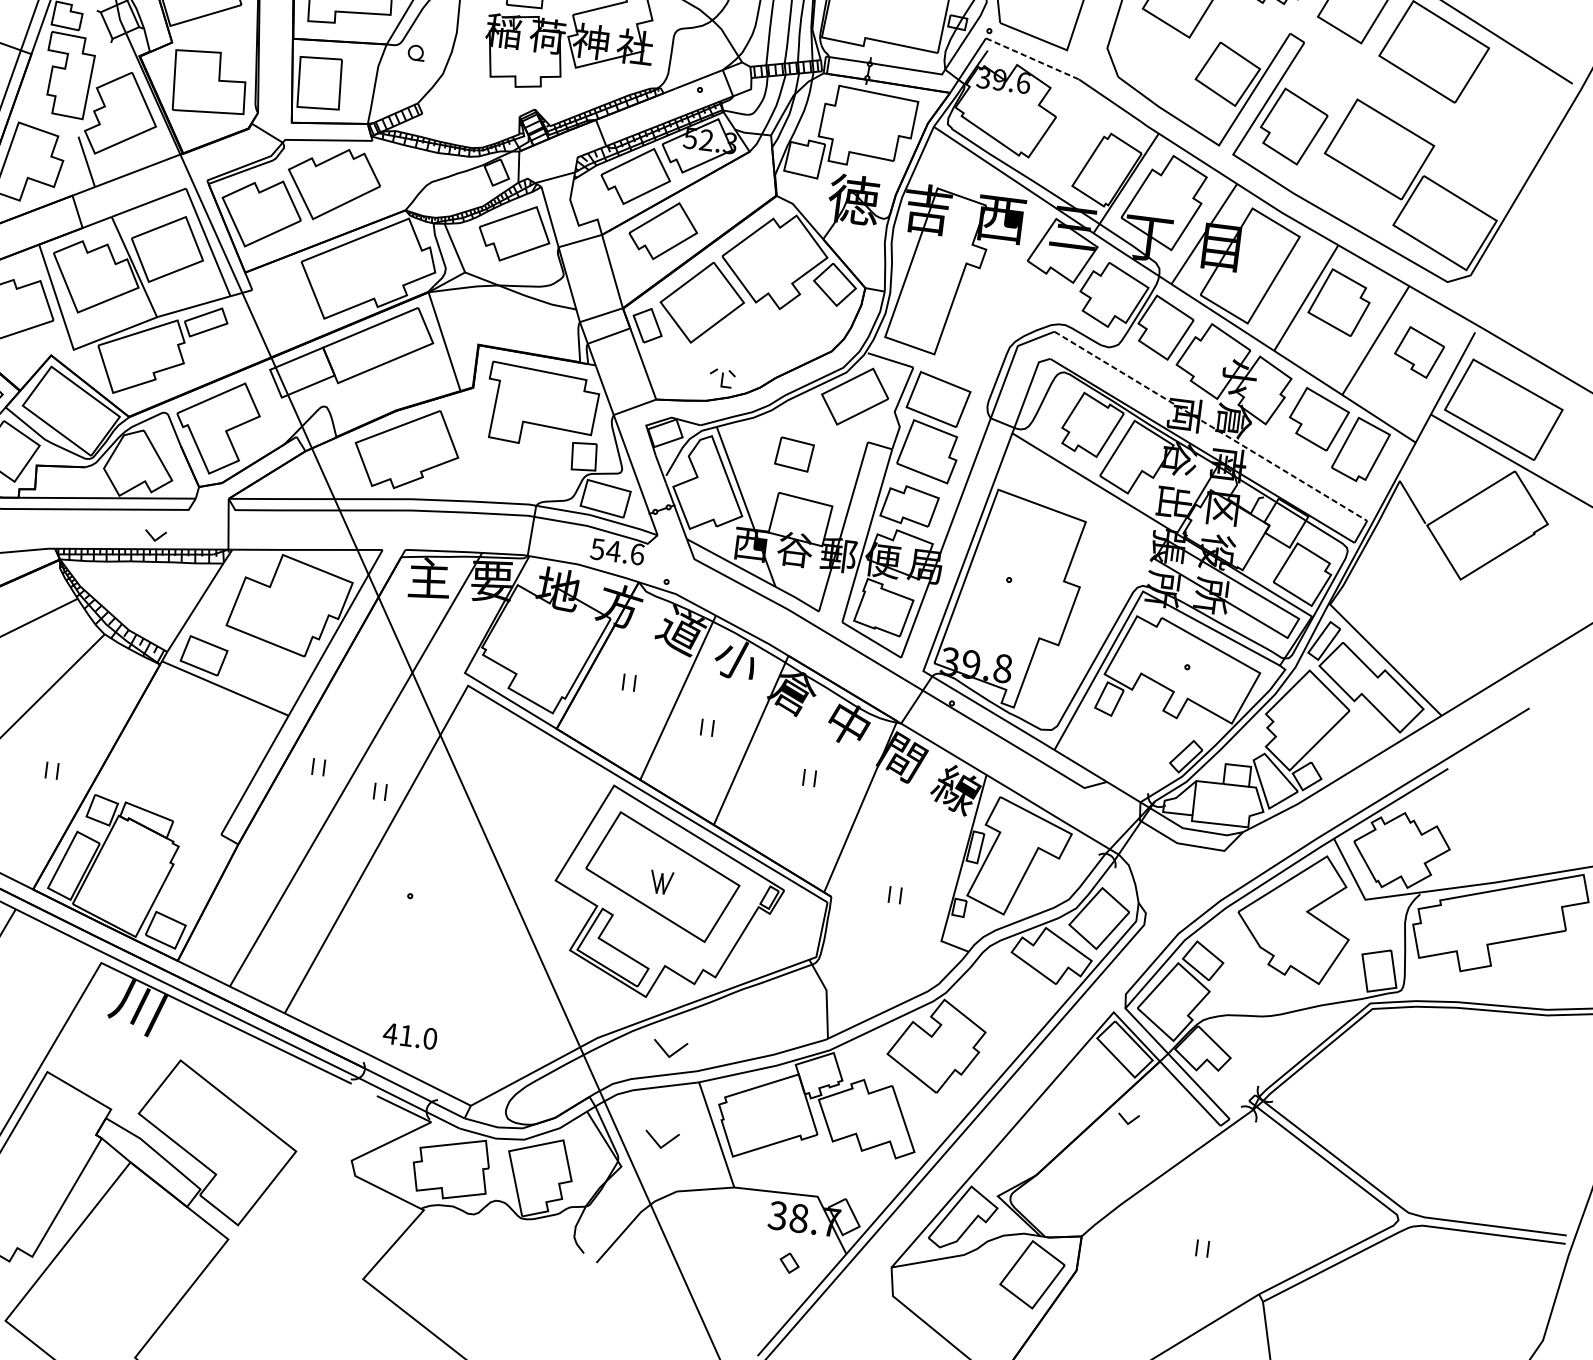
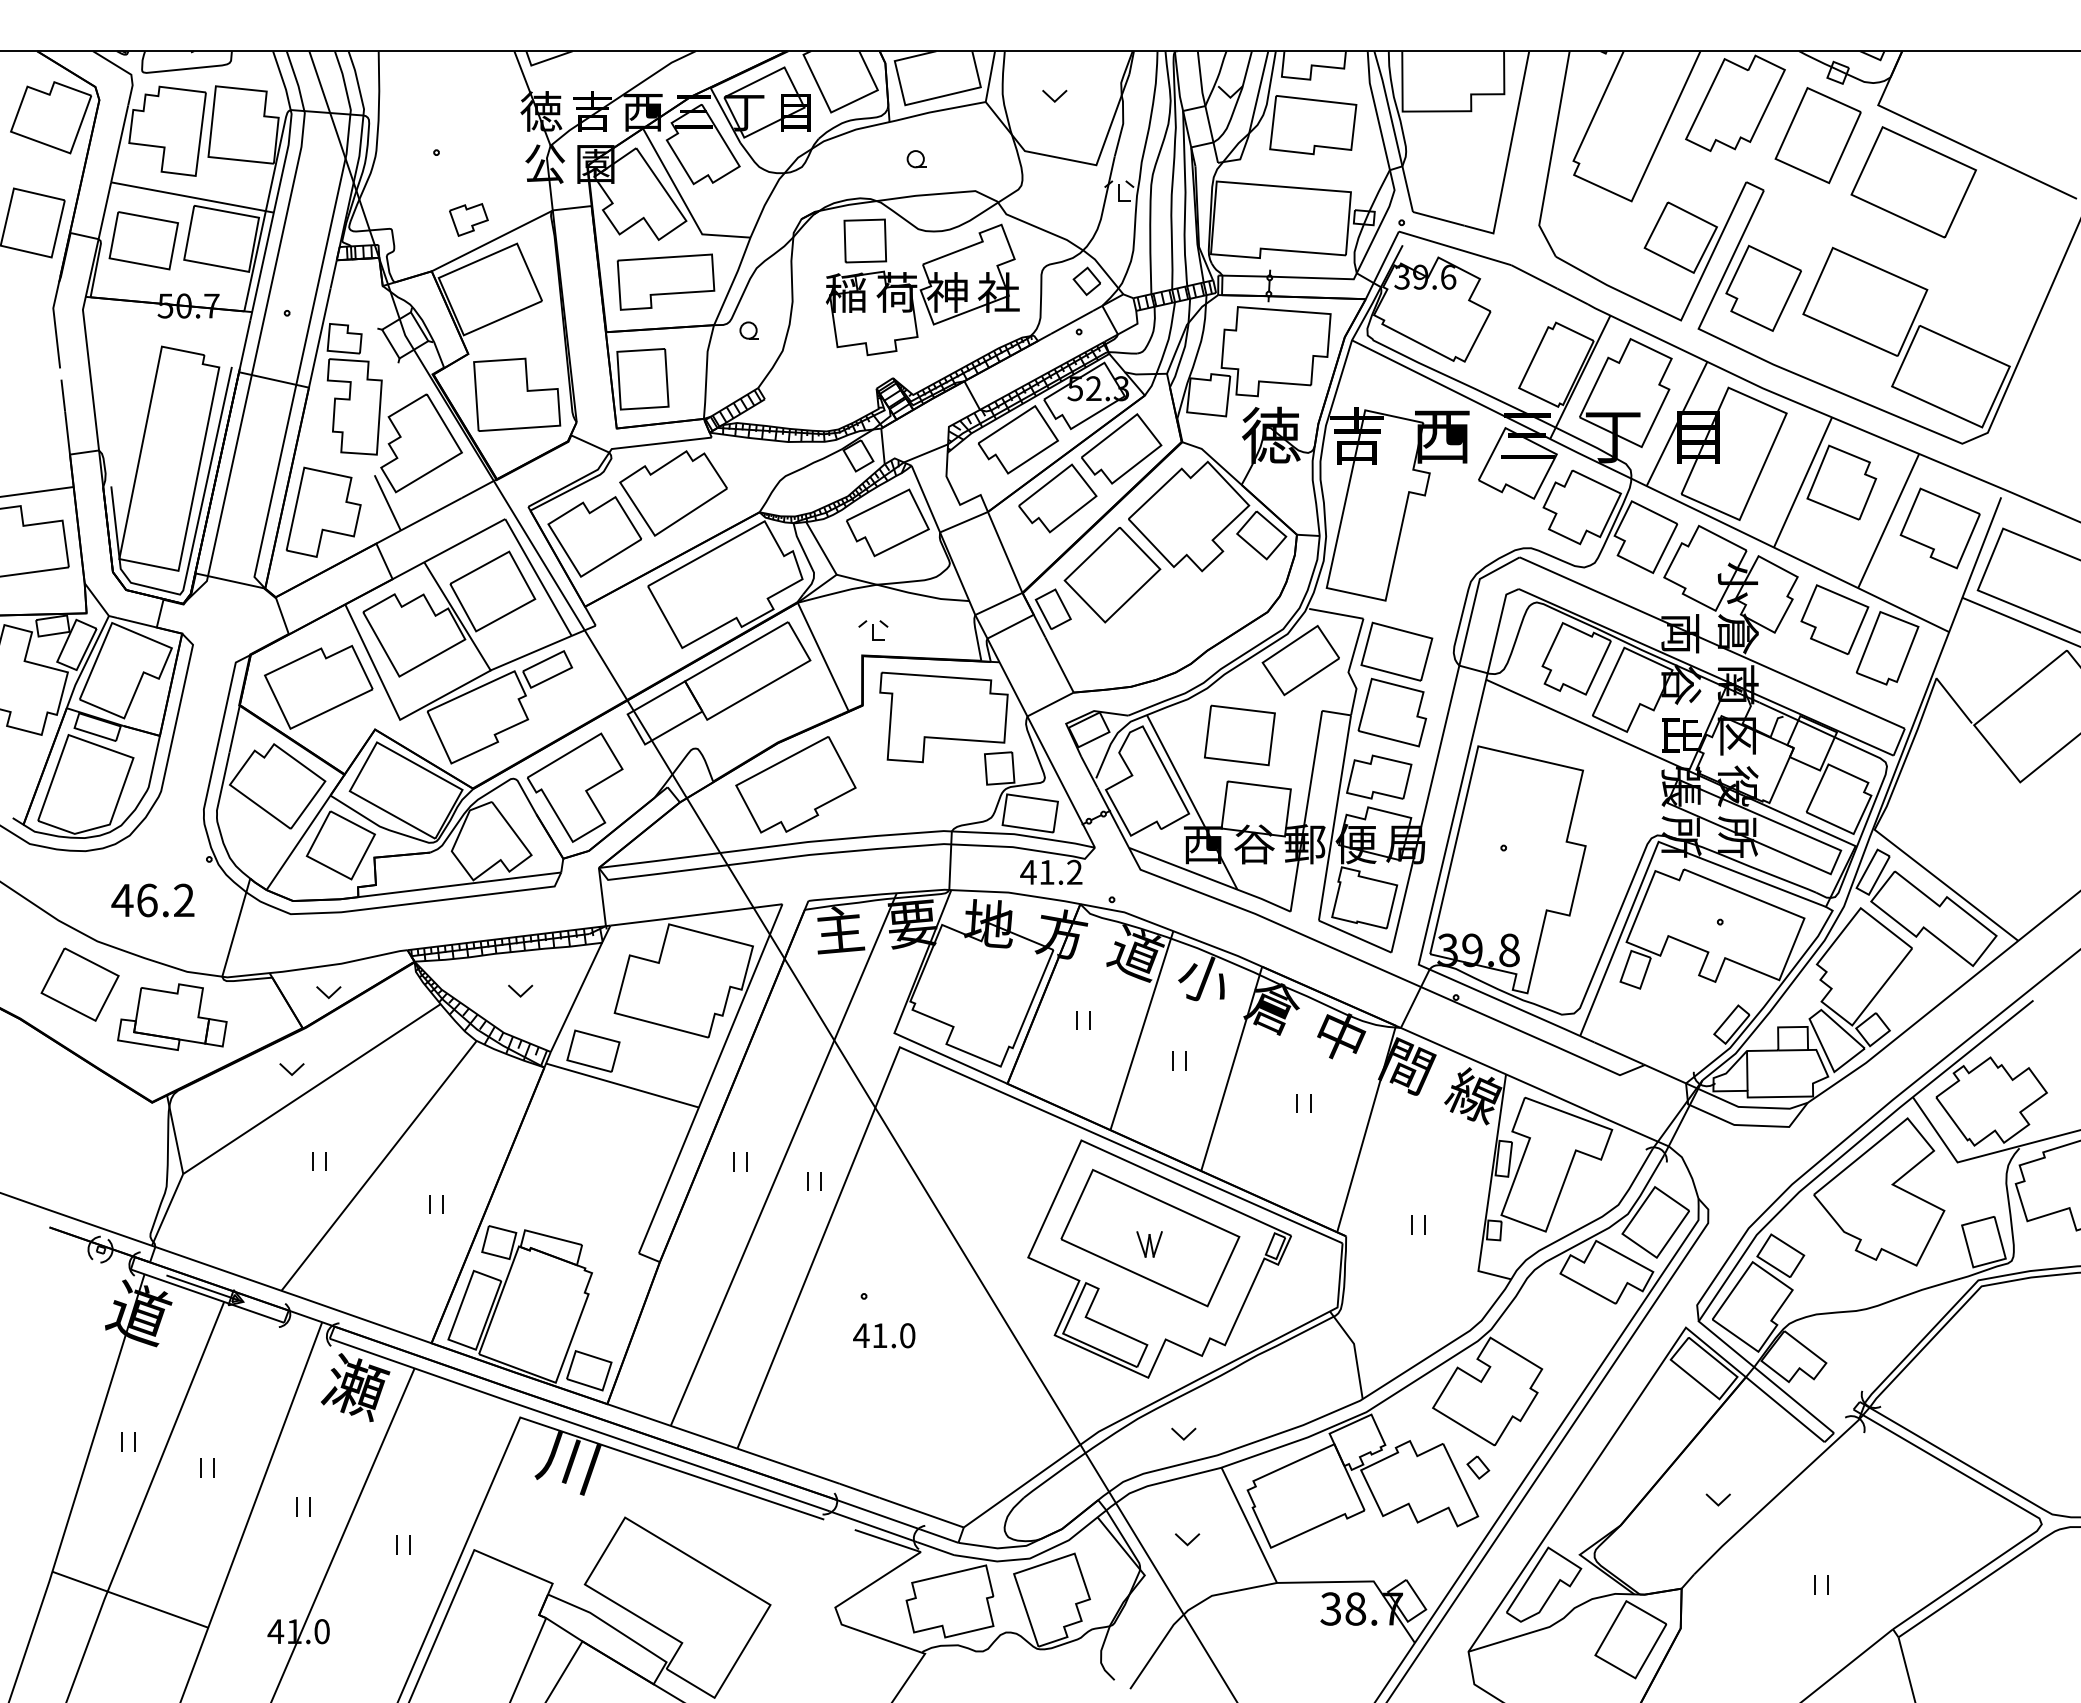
part: (711, 46) -> (1086, 280), added
line: (1032, 59) -> (1455, 248), dashed -> solid
part: (723, 194) -> (1121, 448), added
part: (1418, 352) -> (1939, 528), size x1.43
part: (722, 378) -> (873, 630), moved
line: (1210, 426) -> (1712, 643), dashed -> solid
part: (794, 454) -> (1239, 735), size x1.67
part: (155, 535) -> (520, 990), moved
text: (617, 551) -> (1051, 871), 54.6 -> 41.2
text: (410, 1036) -> (884, 1335), moved
part: (670, 1048) -> (1183, 1433), size x0.62
part: (1127, 1118) -> (1717, 1499), moved
part: (662, 1140) -> (1187, 1539), size x0.62
part: (789, 1263) -> (1478, 1467), moved

